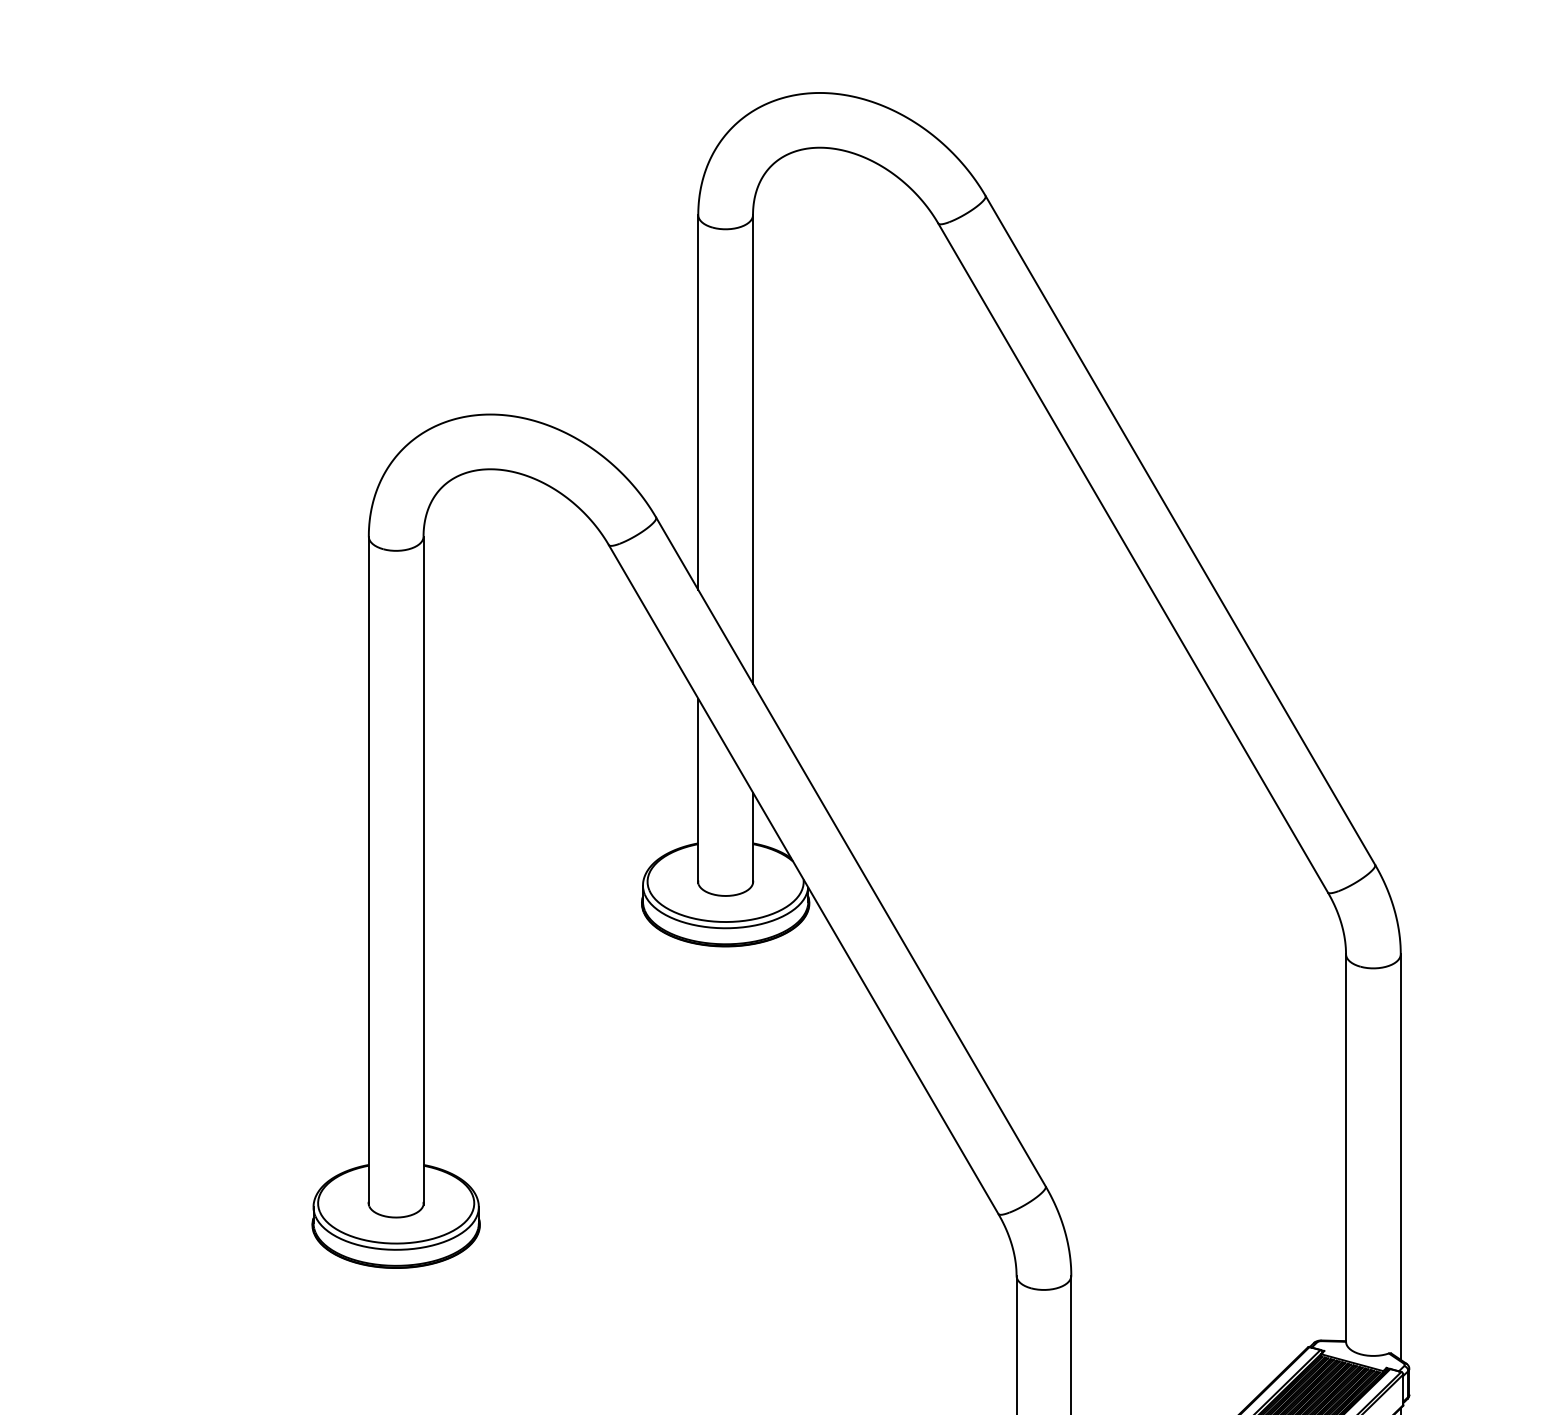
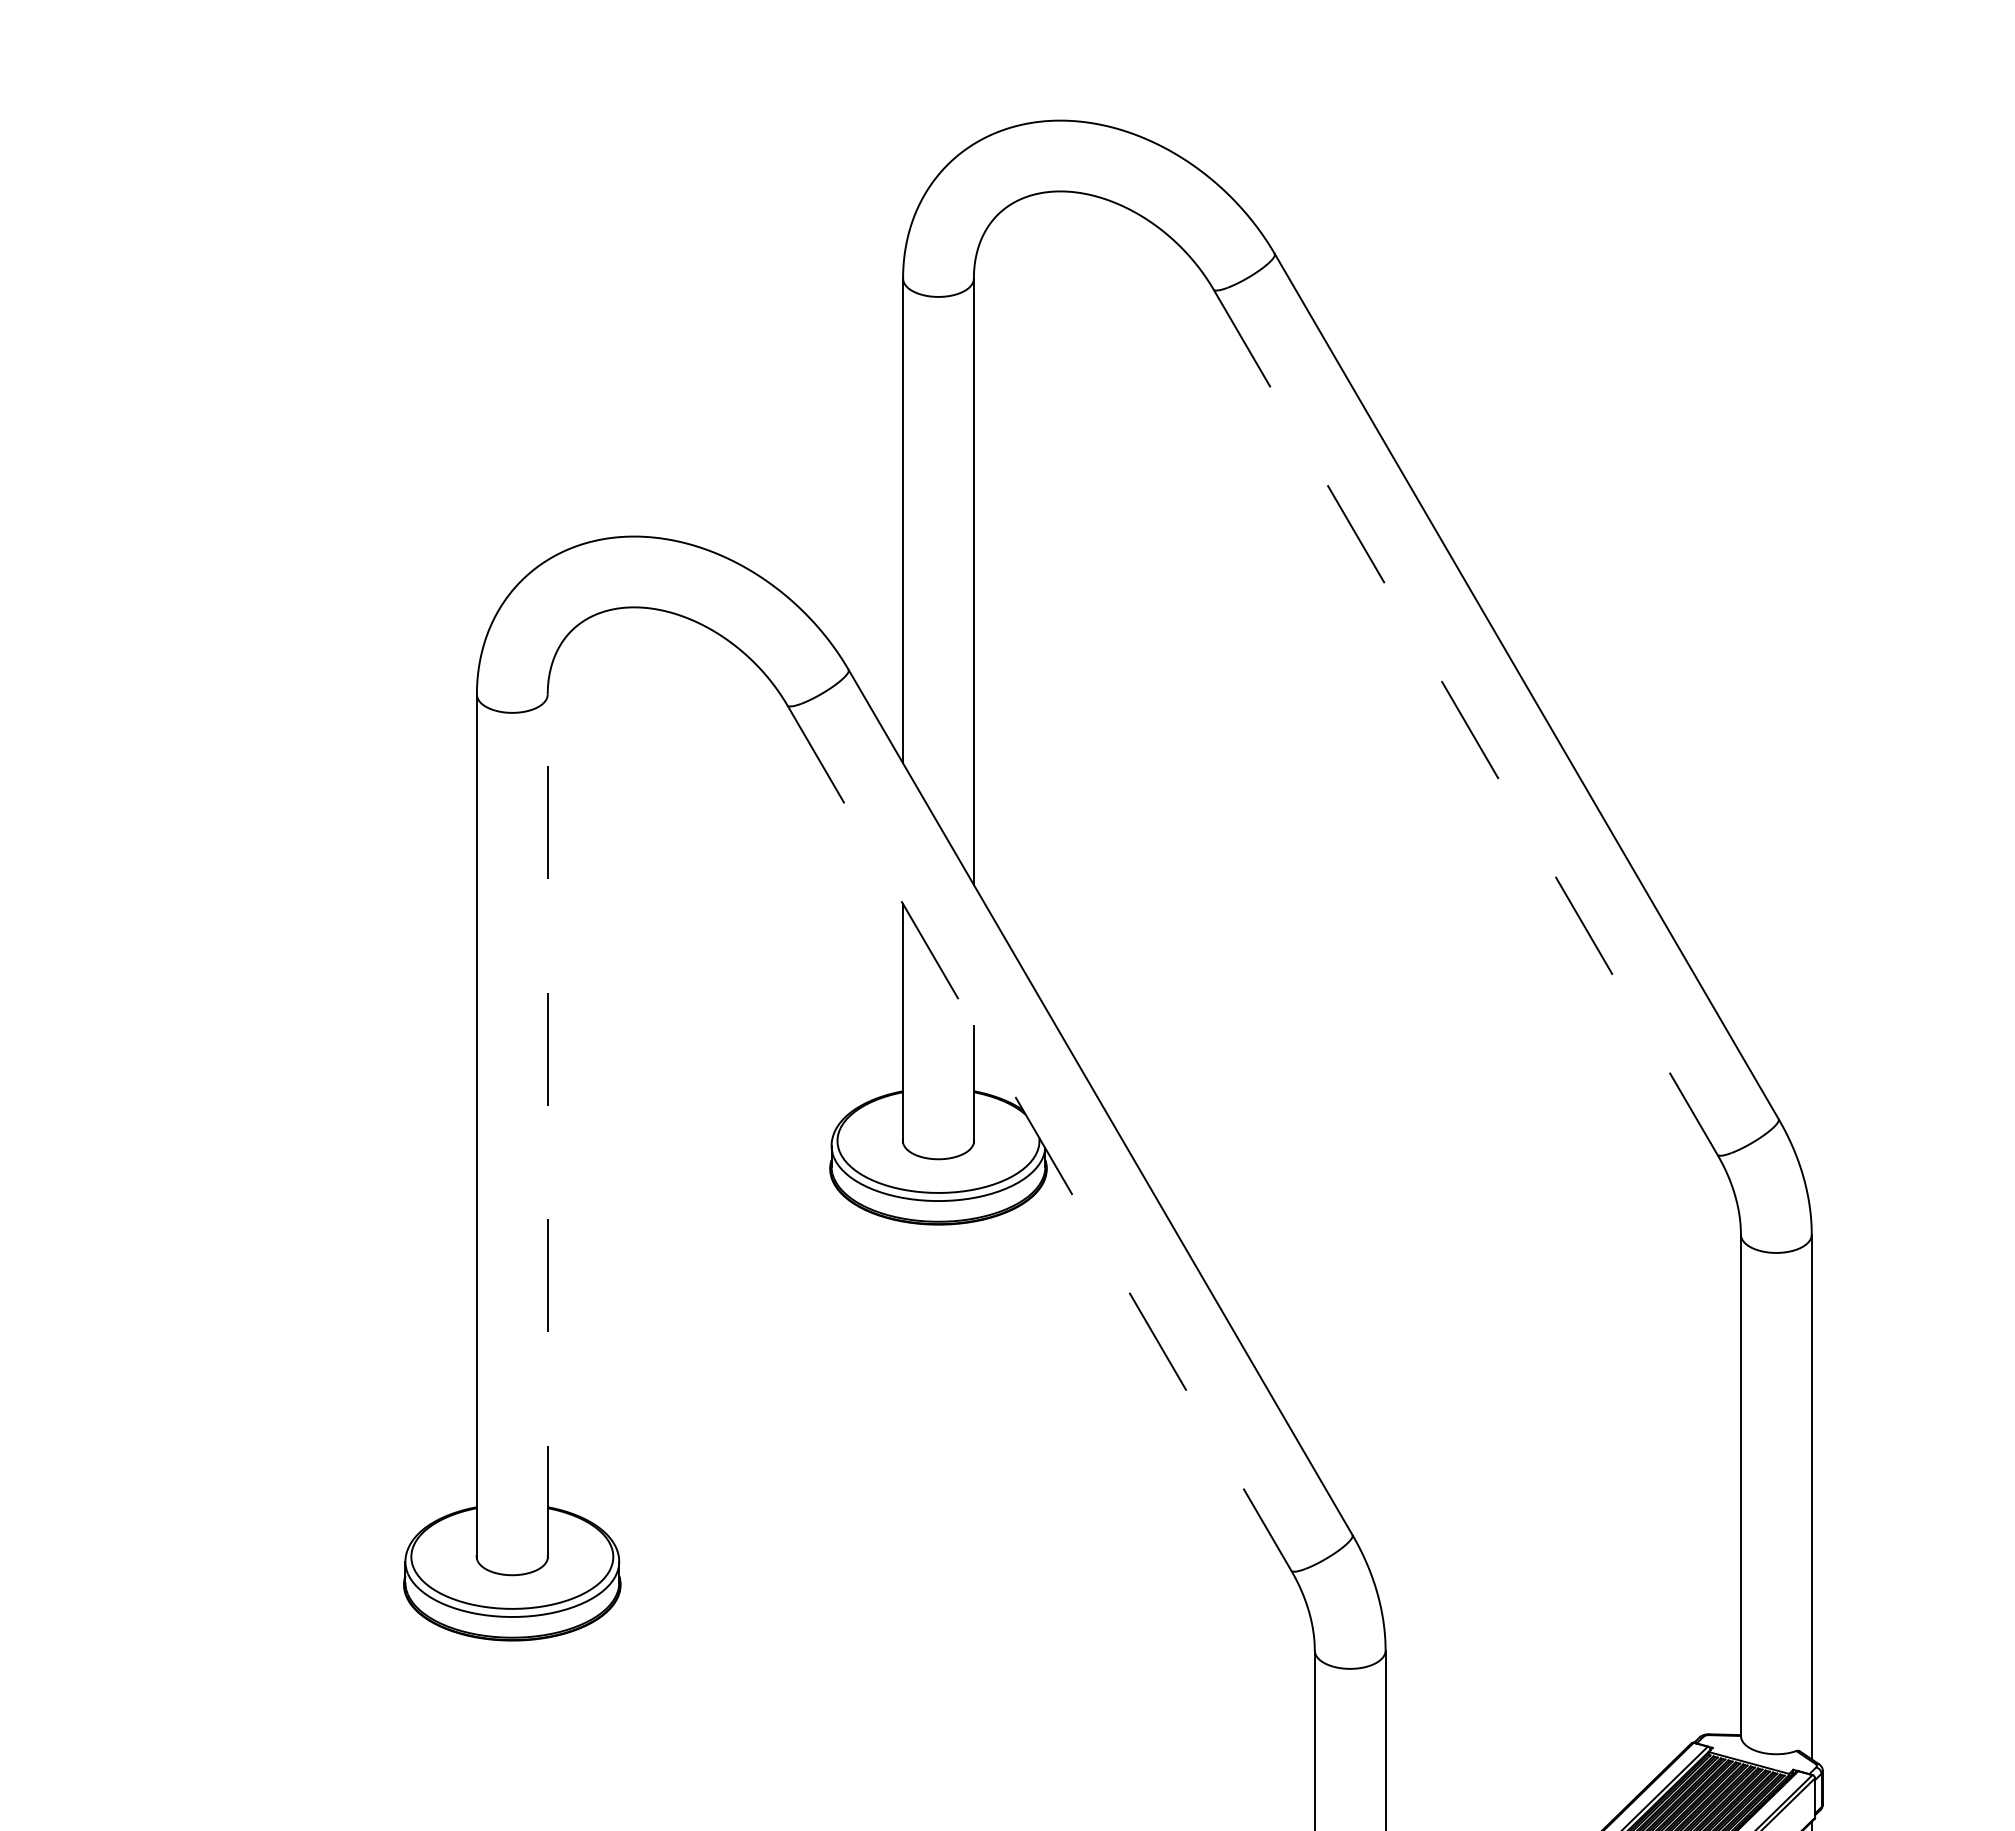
line: (1133, 558) -> (1465, 722), solid -> dashed
line: (423, 870) -> (547, 1126), solid -> dashed
line: (803, 879) -> (1039, 1138), solid -> dashed

